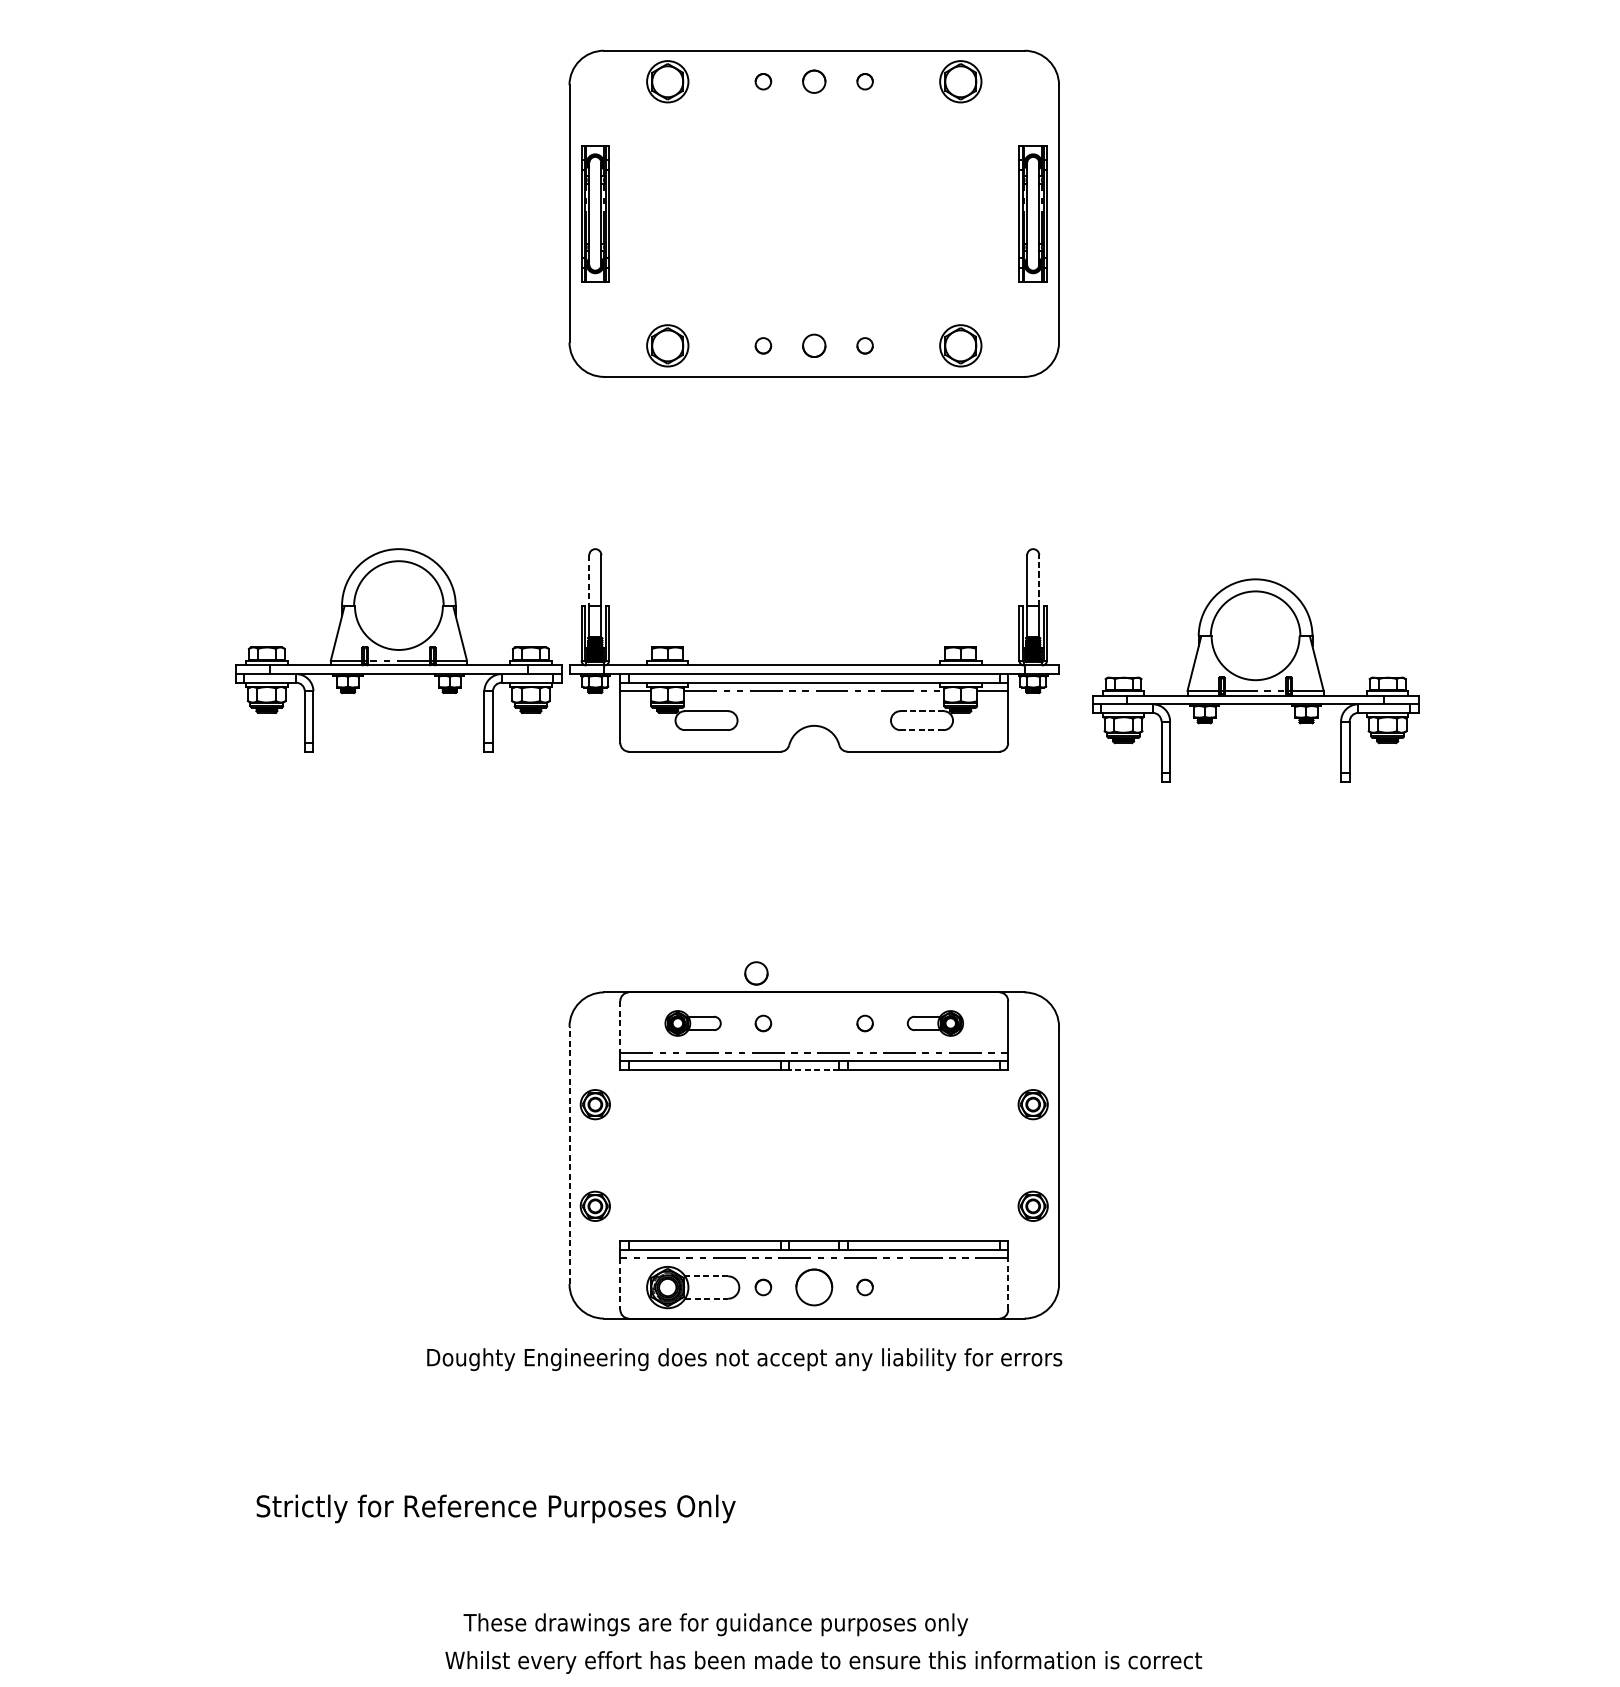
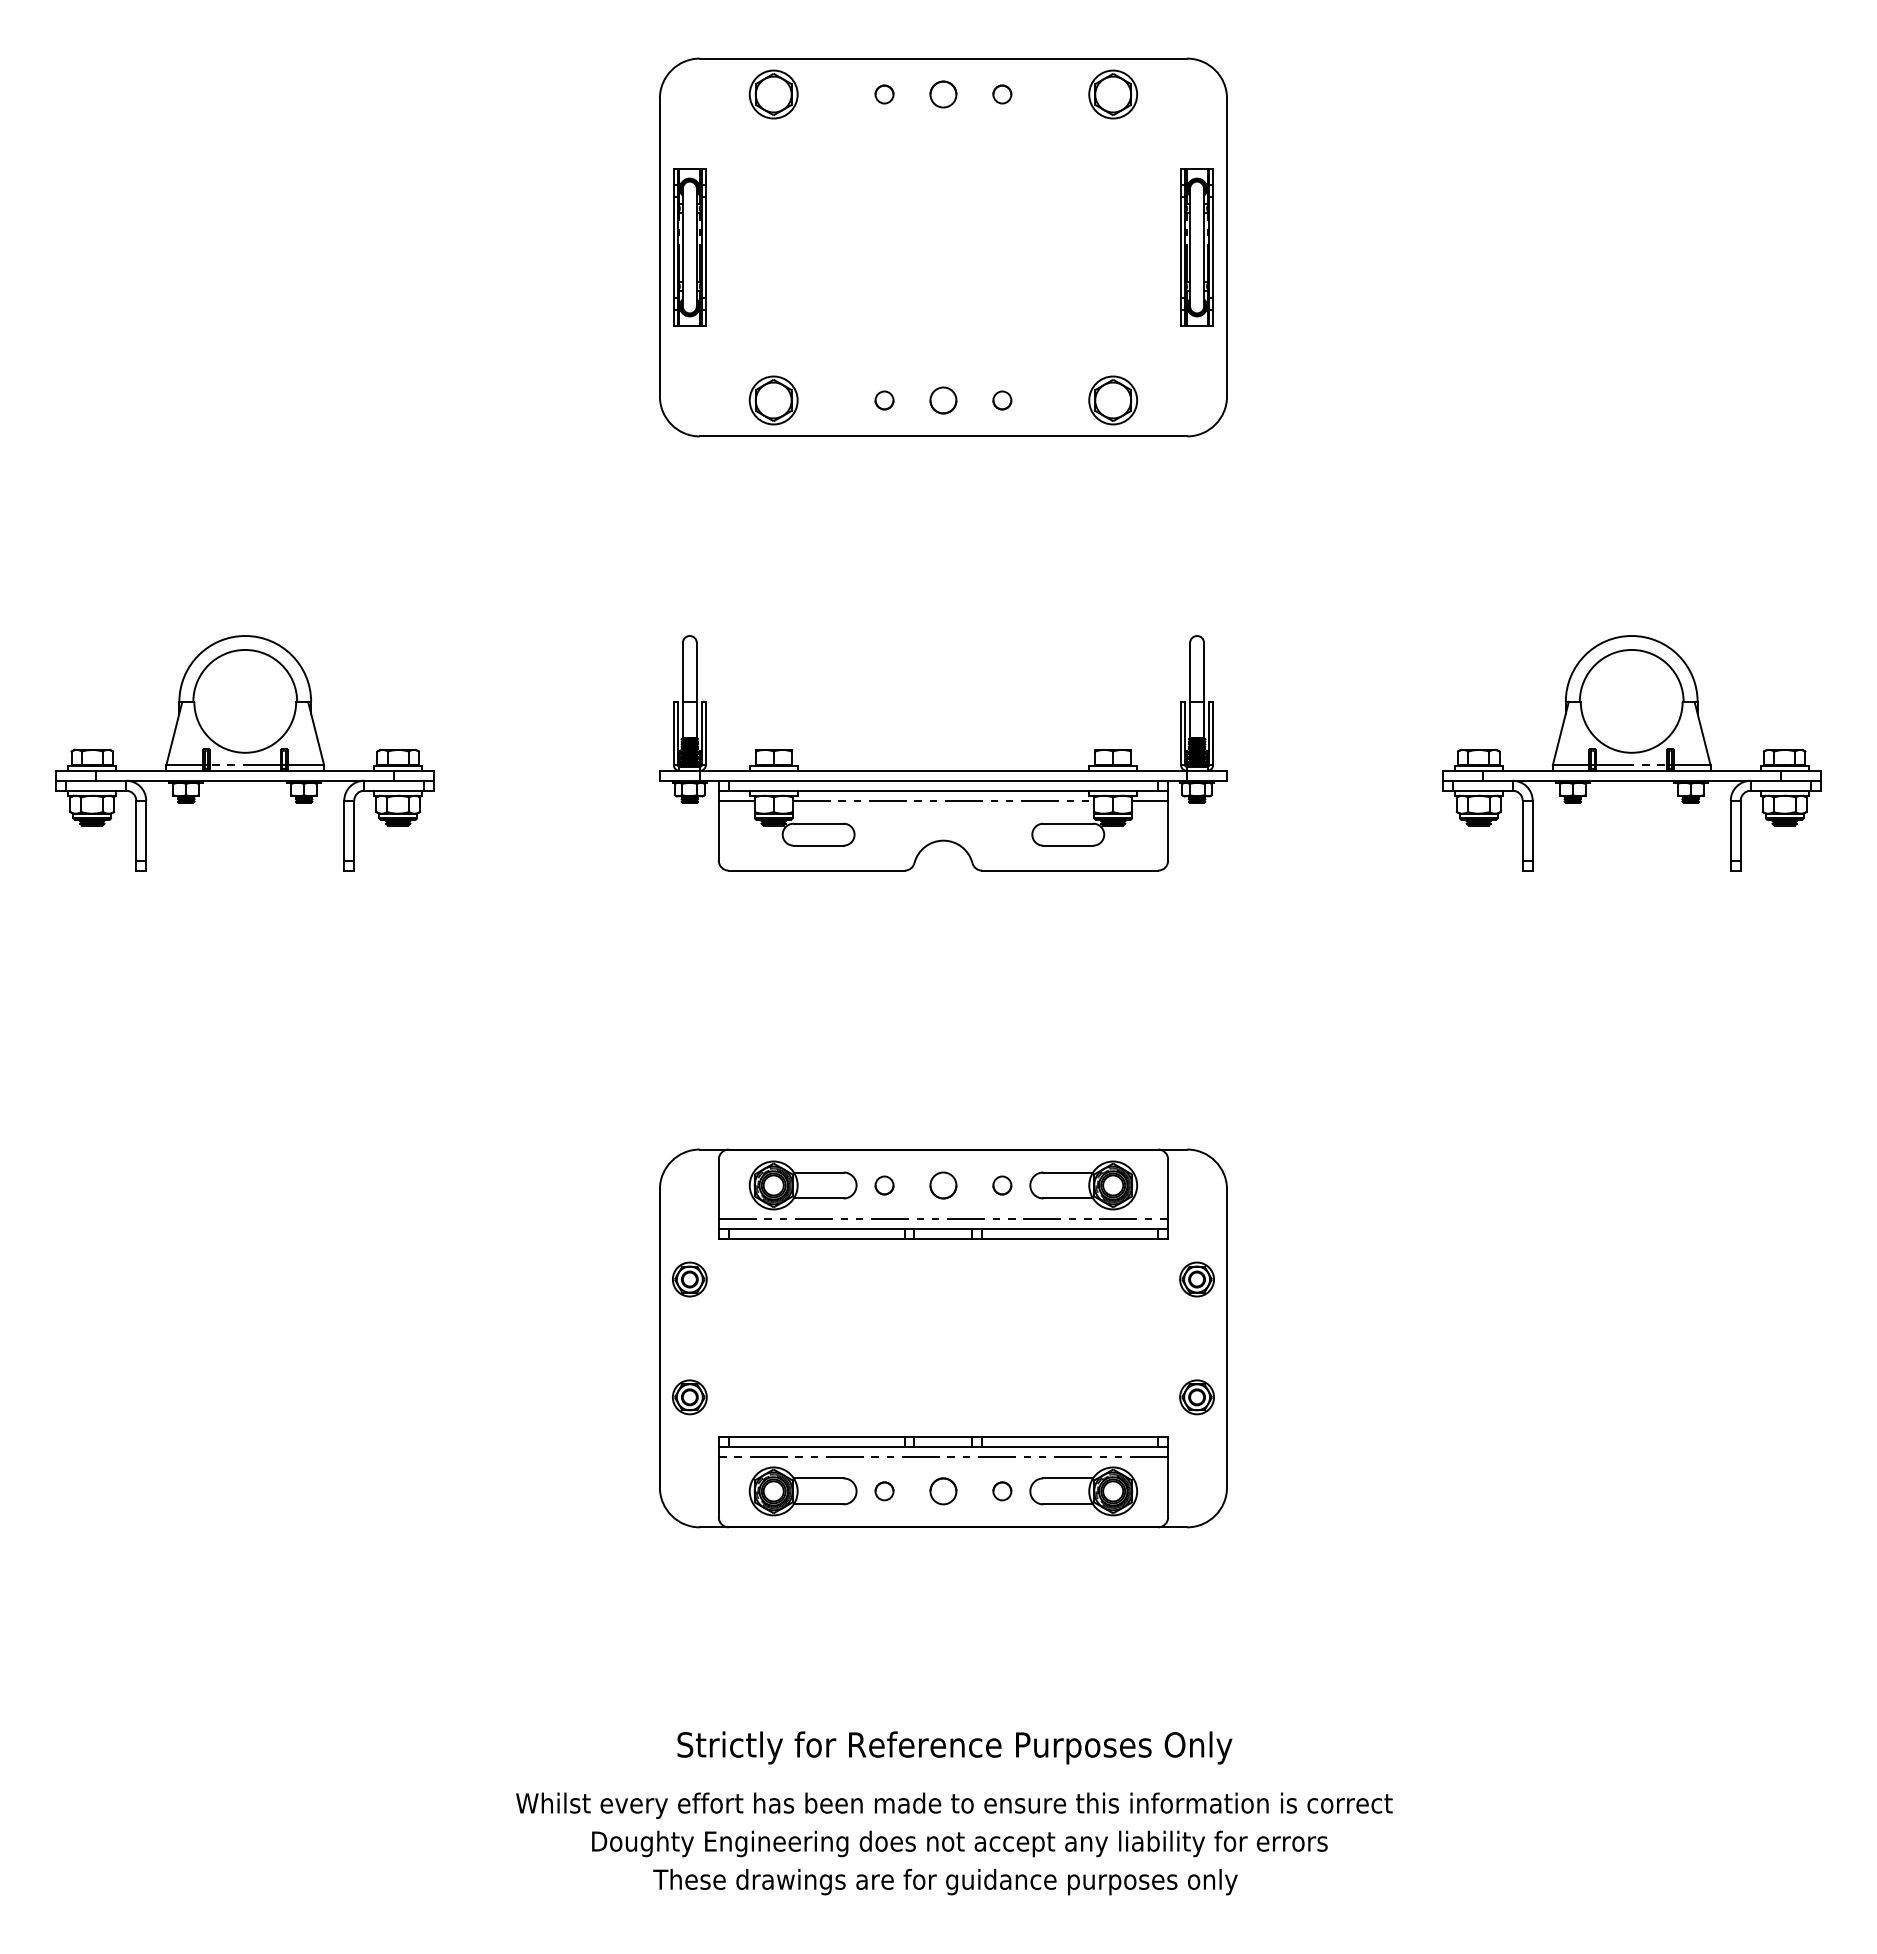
line: (1039, 579) -> (1204, 671), dashed -> solid
line: (589, 580) -> (682, 672), dashed -> solid
part: (398, 650) -> (244, 753), moved
part: (1255, 680) -> (1631, 753), moved
line: (922, 710) -> (1068, 823), dashed -> solid
line: (922, 729) -> (1068, 845), dashed -> solid
part: (756, 973) -> (943, 1185), moved
part: (692, 1023) -> (802, 1185), size x1.67
part: (935, 1023) -> (1083, 1185), size x1.67
line: (620, 1026) -> (718, 1189), dashed -> solid
line: (813, 1070) -> (942, 1239), dashed -> solid
line: (569, 1155) -> (659, 1338), dashed -> solid
line: (706, 1276) -> (818, 1478), dashed -> solid
line: (620, 1284) -> (718, 1487), dashed -> solid
line: (1008, 1284) -> (1168, 1487), dashed -> solid
part: (814, 1287) -> (943, 1491), size x0.62
part: (935, 1287) -> (1083, 1491), added
line: (706, 1298) -> (818, 1504), dashed -> solid
text: (744, 1359) -> (959, 1843), moved
text: (495, 1508) -> (954, 1747), moved
text: (715, 1624) -> (945, 1881), moved
text: (823, 1662) -> (954, 1805), moved

